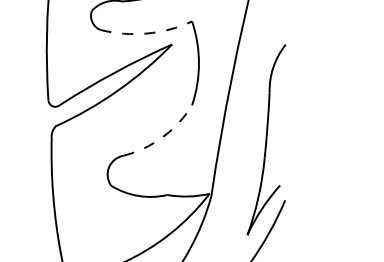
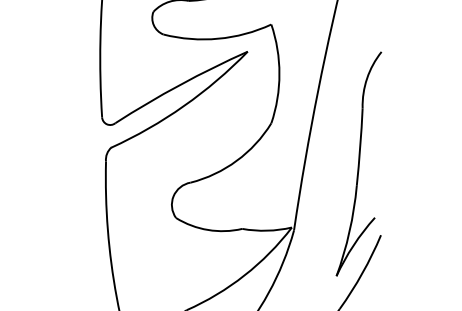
arc: (147, 33) -> (218, 38), dashed -> solid
arc: (162, 136) -> (236, 160), dashed -> solid

